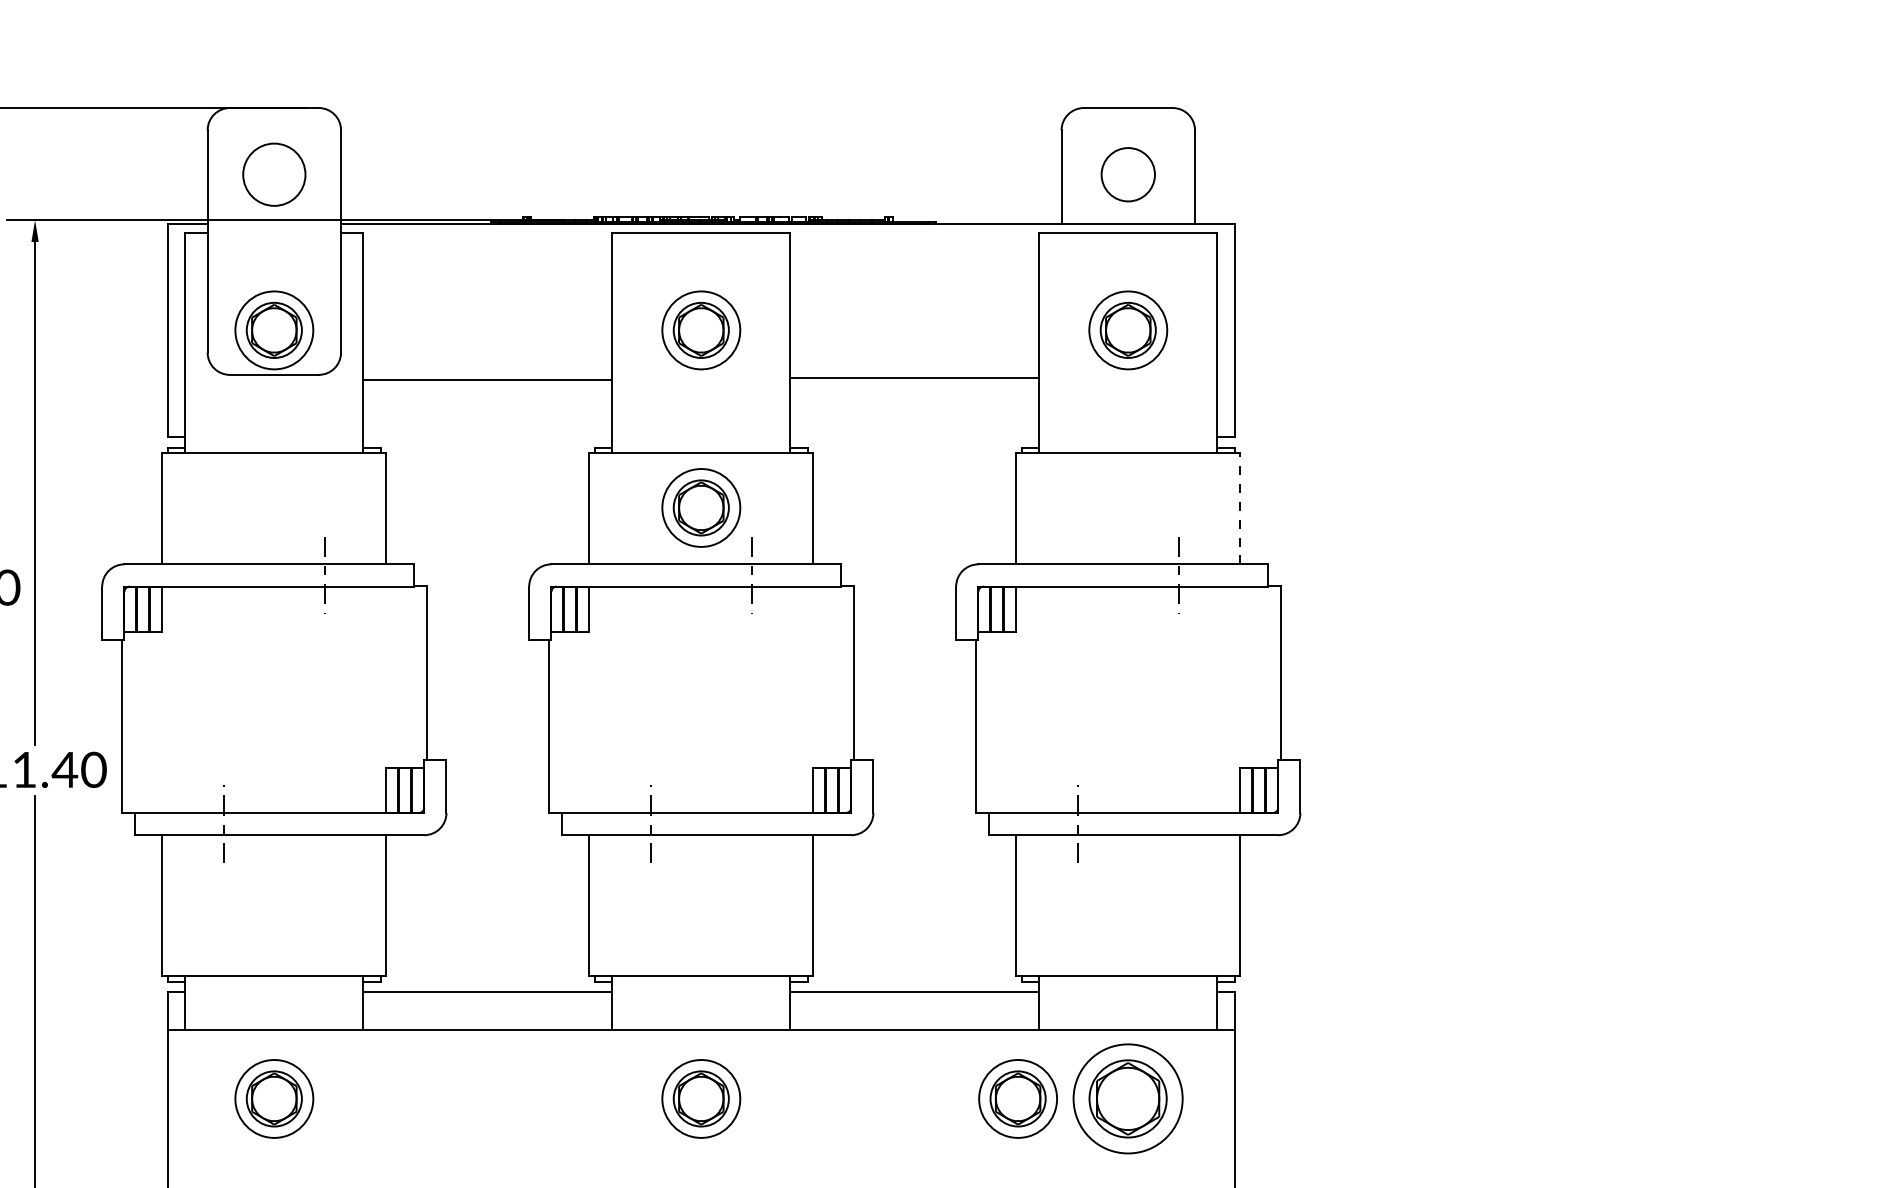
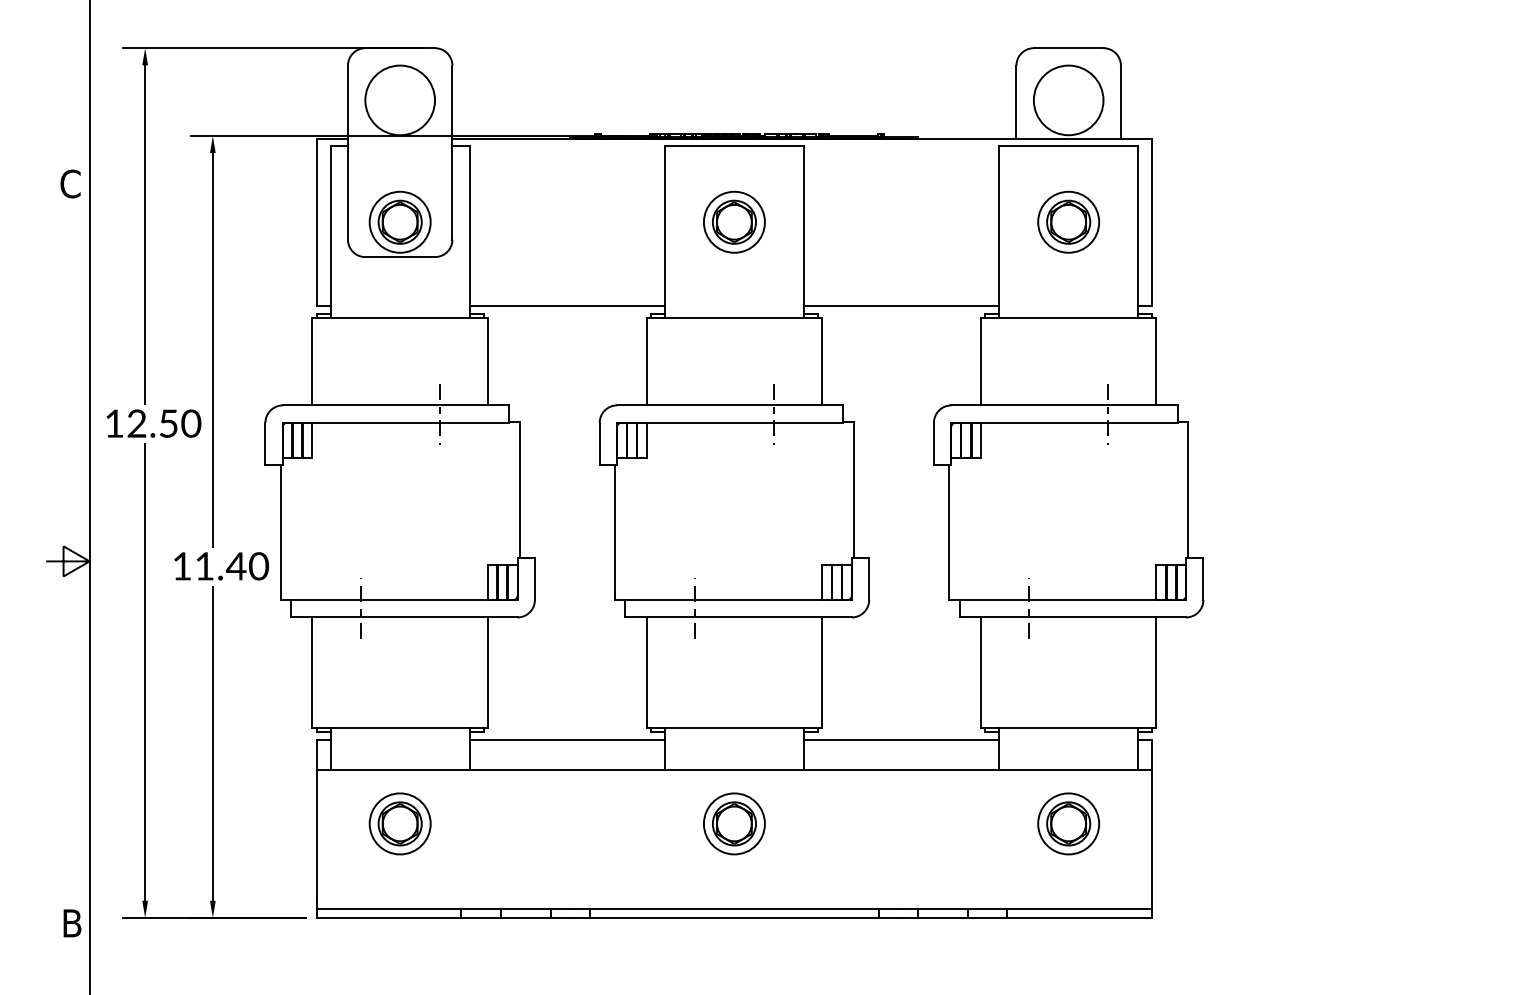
circle: (274, 174) -> (400, 100), size x1.43
circle: (1128, 174) -> (1068, 100), size x1.67
line: (914, 377) -> (901, 305), moved
line: (486, 379) -> (566, 305), moved
part: (701, 506) -> (734, 360), removed
line: (1240, 508) -> (1156, 361), dashed -> solid
part: (1018, 1098) -> (982, 823), removed
part: (1128, 1098) -> (1068, 823), size x0.71

